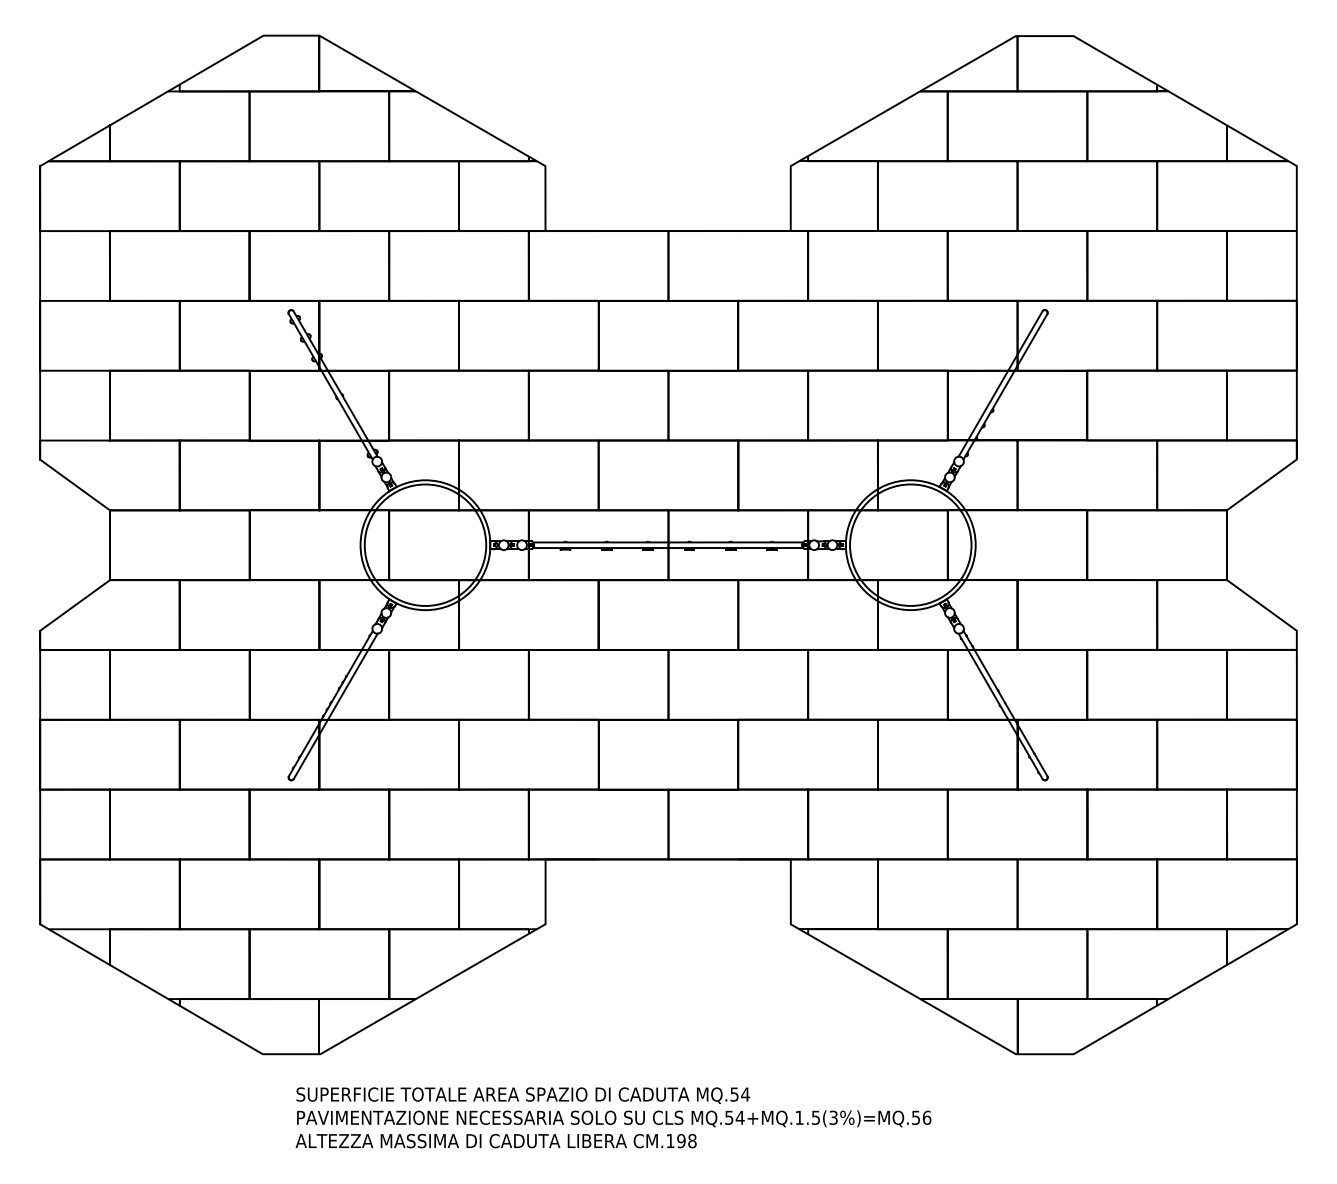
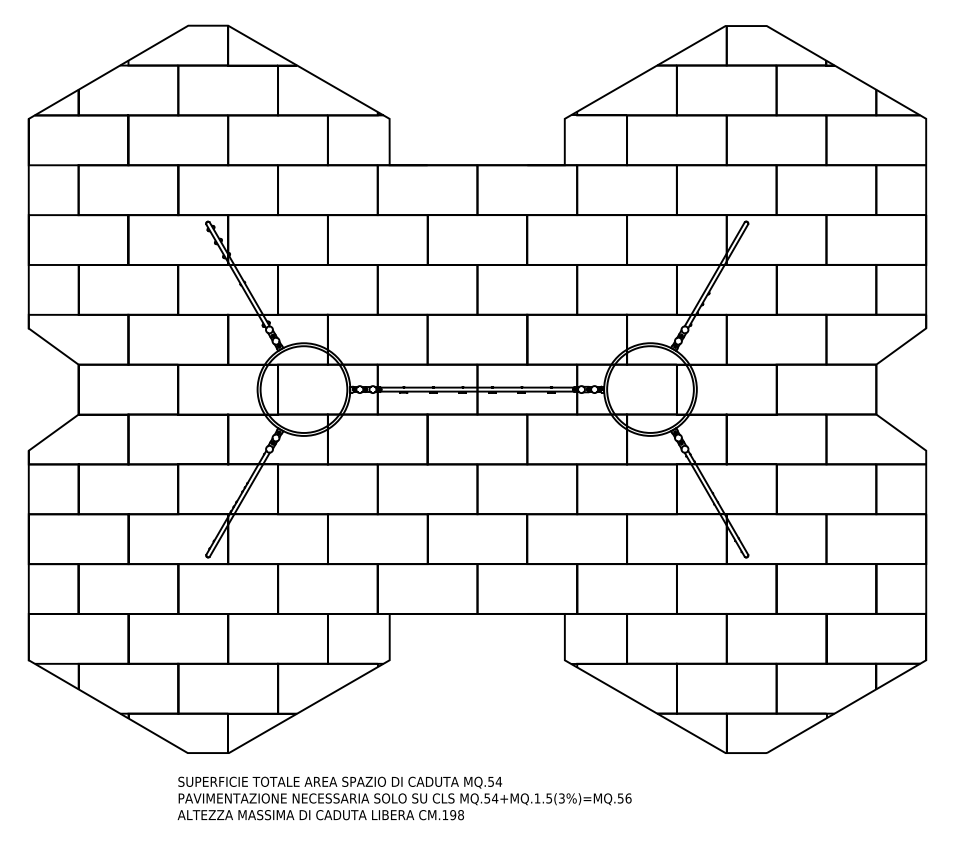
text: (613, 1117) -> (404, 798), moved

